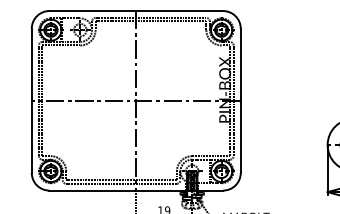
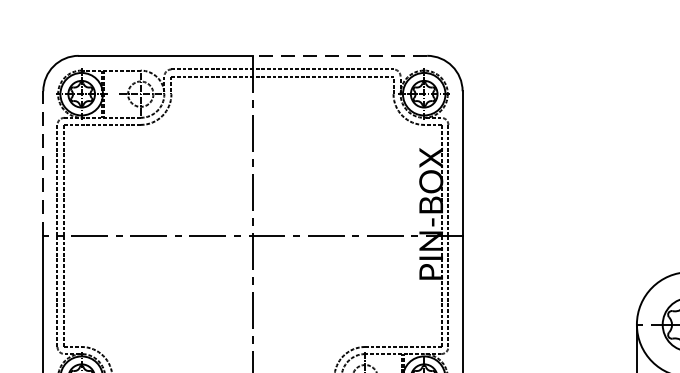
line: (179, 11) -> (339, 56), solid -> dashed
line: (31, 64) -> (42, 163), solid -> dashed

